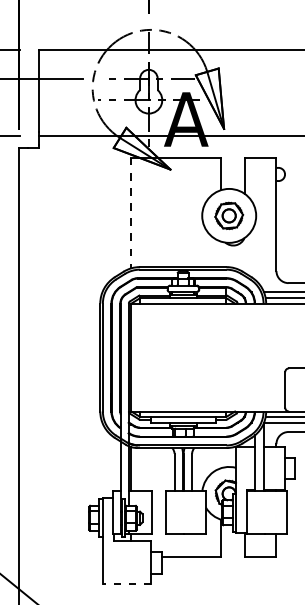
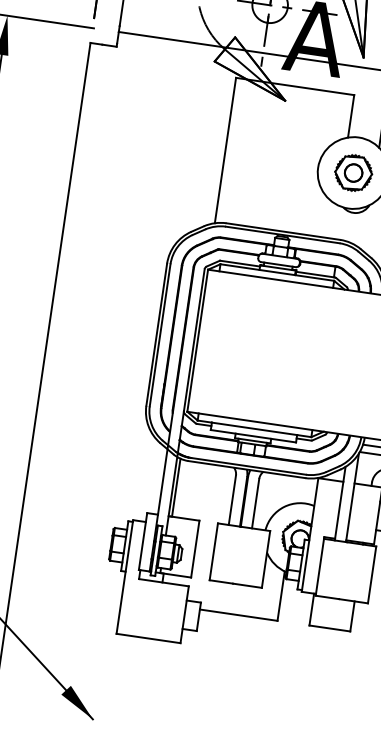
line: (131, 213) -> (225, 151), dashed -> solid
line: (126, 584) -> (147, 638), dashed -> solid

